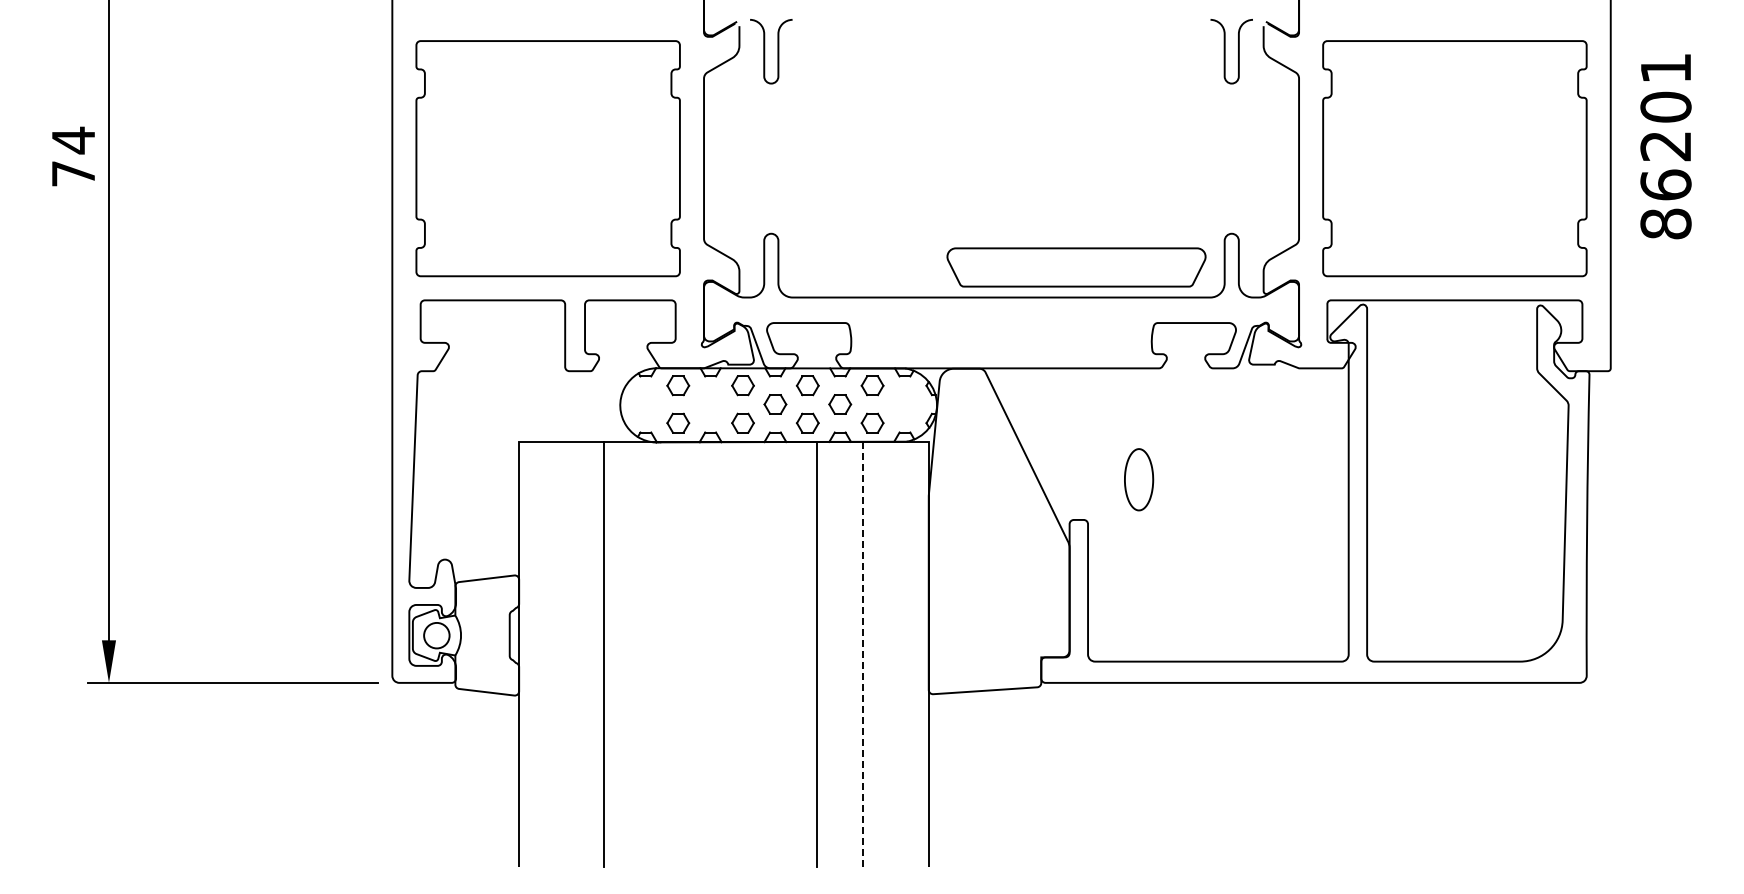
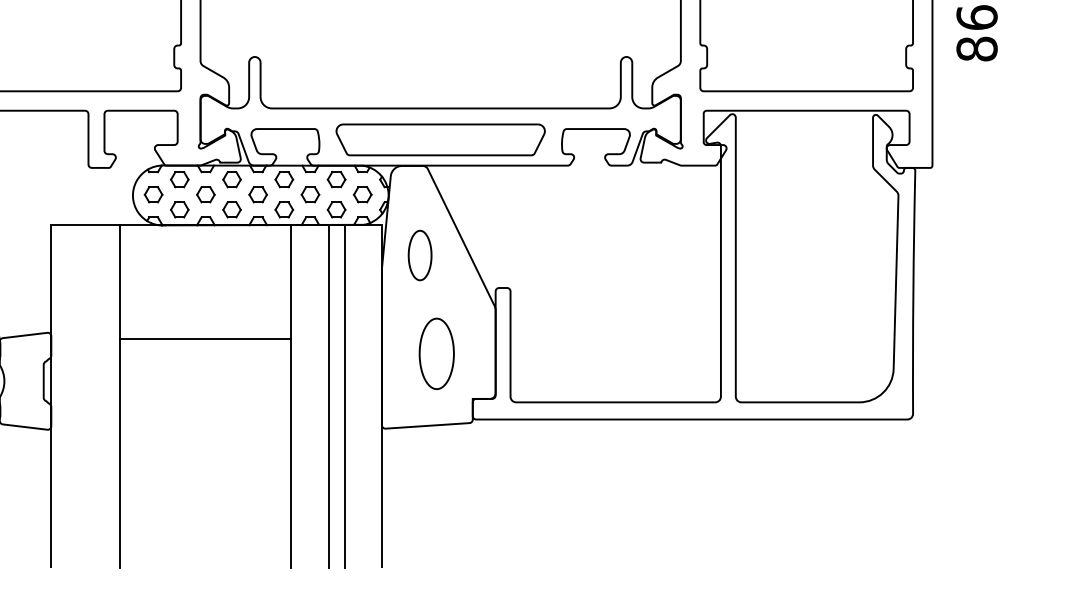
part: (1076, 267) -> (440, 139), moved
part: (645, 404) -> (153, 194), added
part: (710, 404) -> (205, 194), added
part: (904, 404) -> (362, 194), added
part: (1139, 479) -> (420, 255), moved
line: (710, 583) -> (205, 339), added
part: (996, 601) -> (436, 353), added
line: (863, 654) -> (329, 396), dashed -> solid
line: (883, 654) -> (345, 396), added

